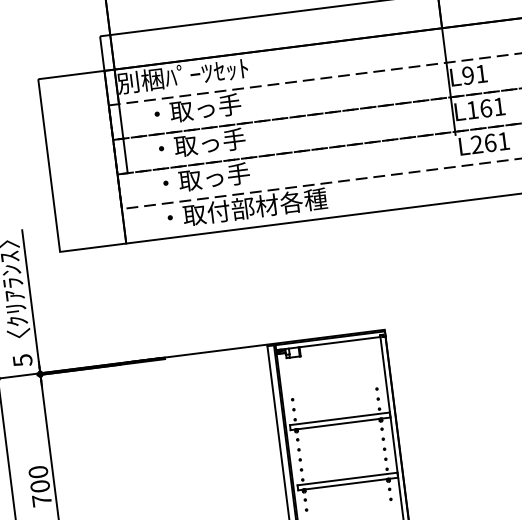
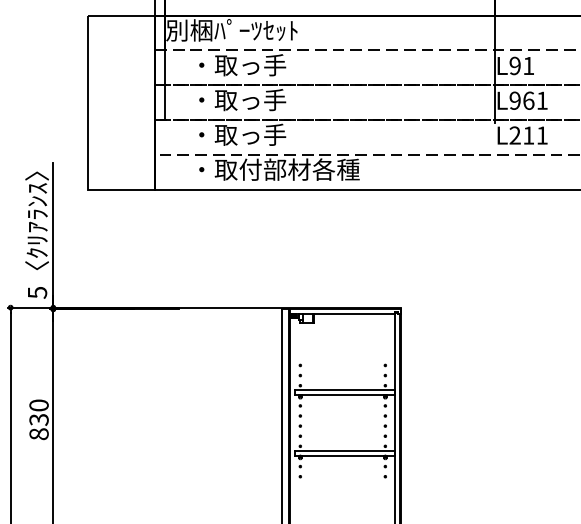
text: (471, 109) -> (514, 100), L161 -> L961
text: (490, 142) -> (528, 135), L261 -> L211
text: (40, 494) -> (38, 427), 700 -> 830

